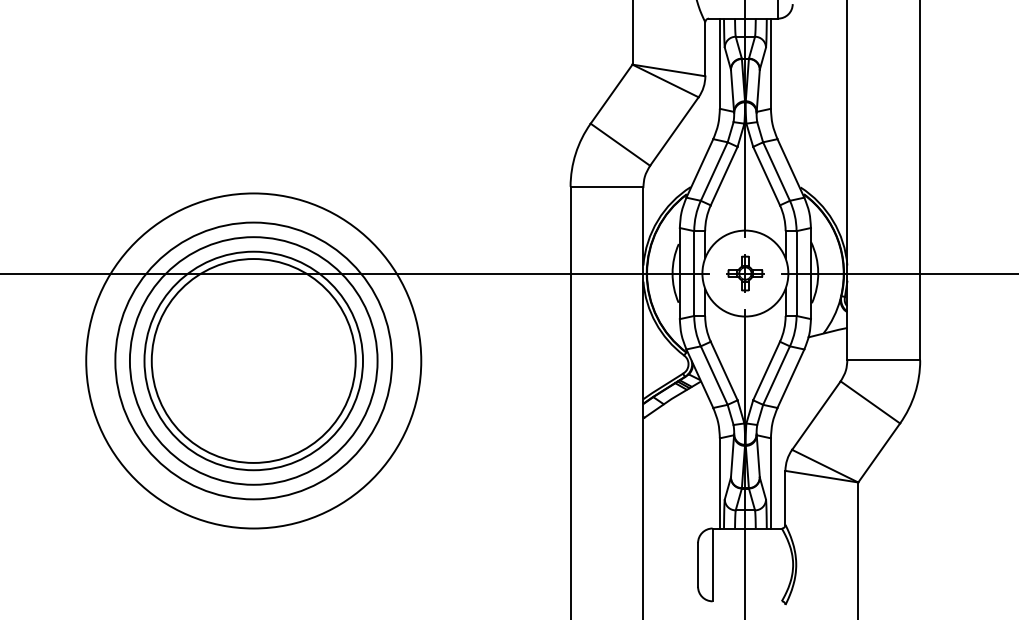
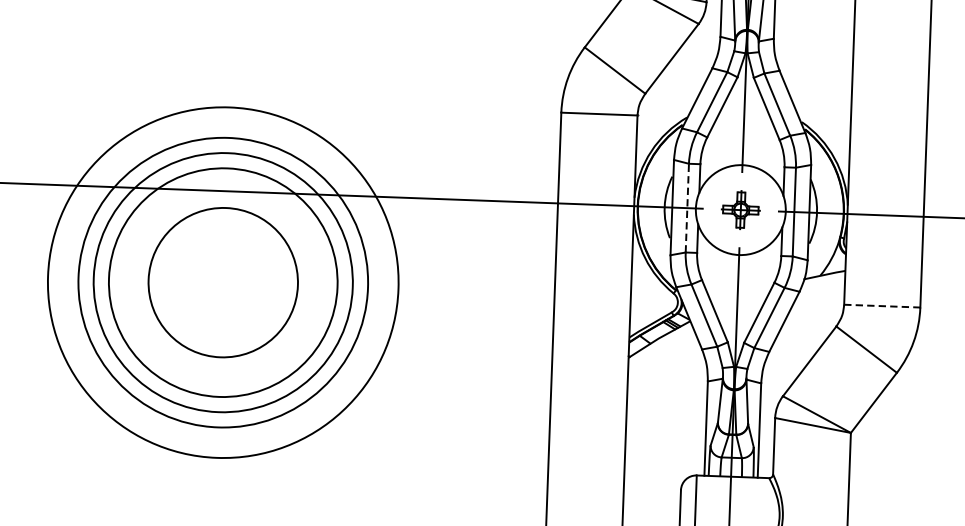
line: (694, 273) -> (687, 208), solid -> dashed
circle: (253, 360) -> (223, 282), size x0.7
line: (884, 360) -> (882, 306), solid -> dashed

